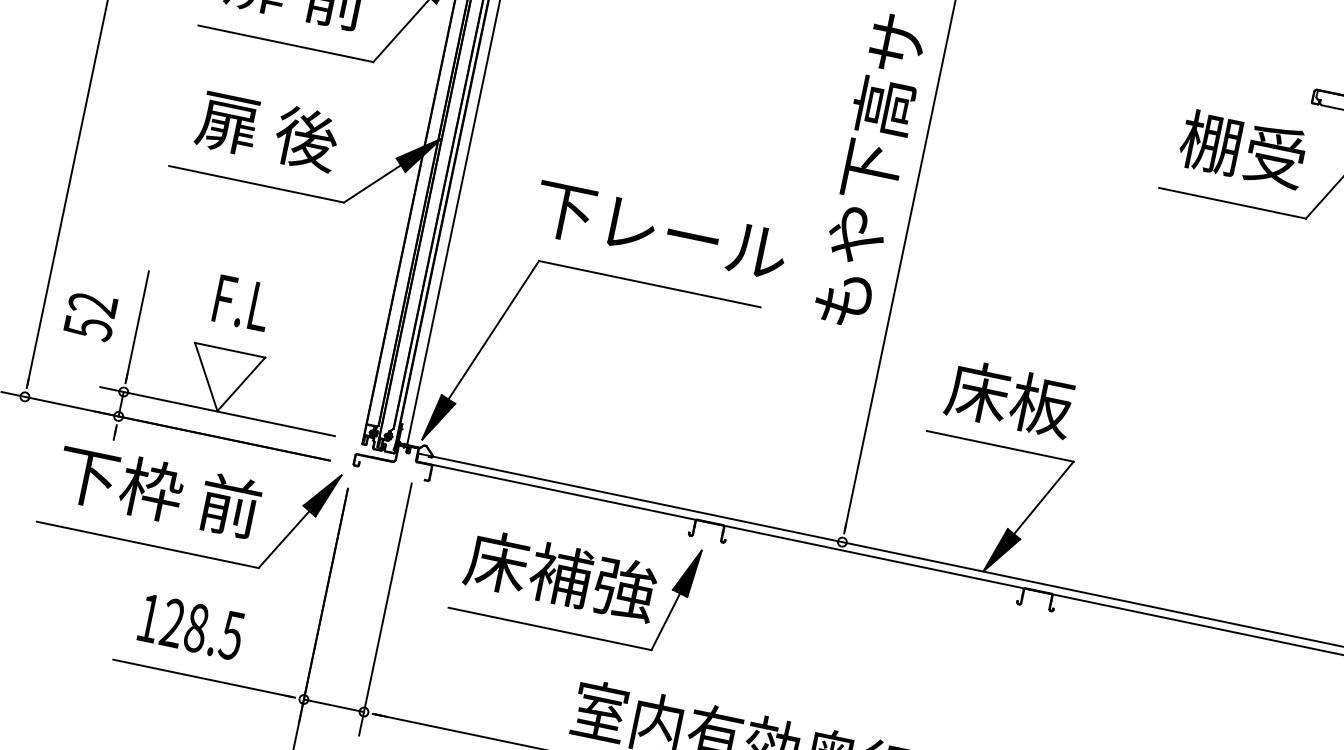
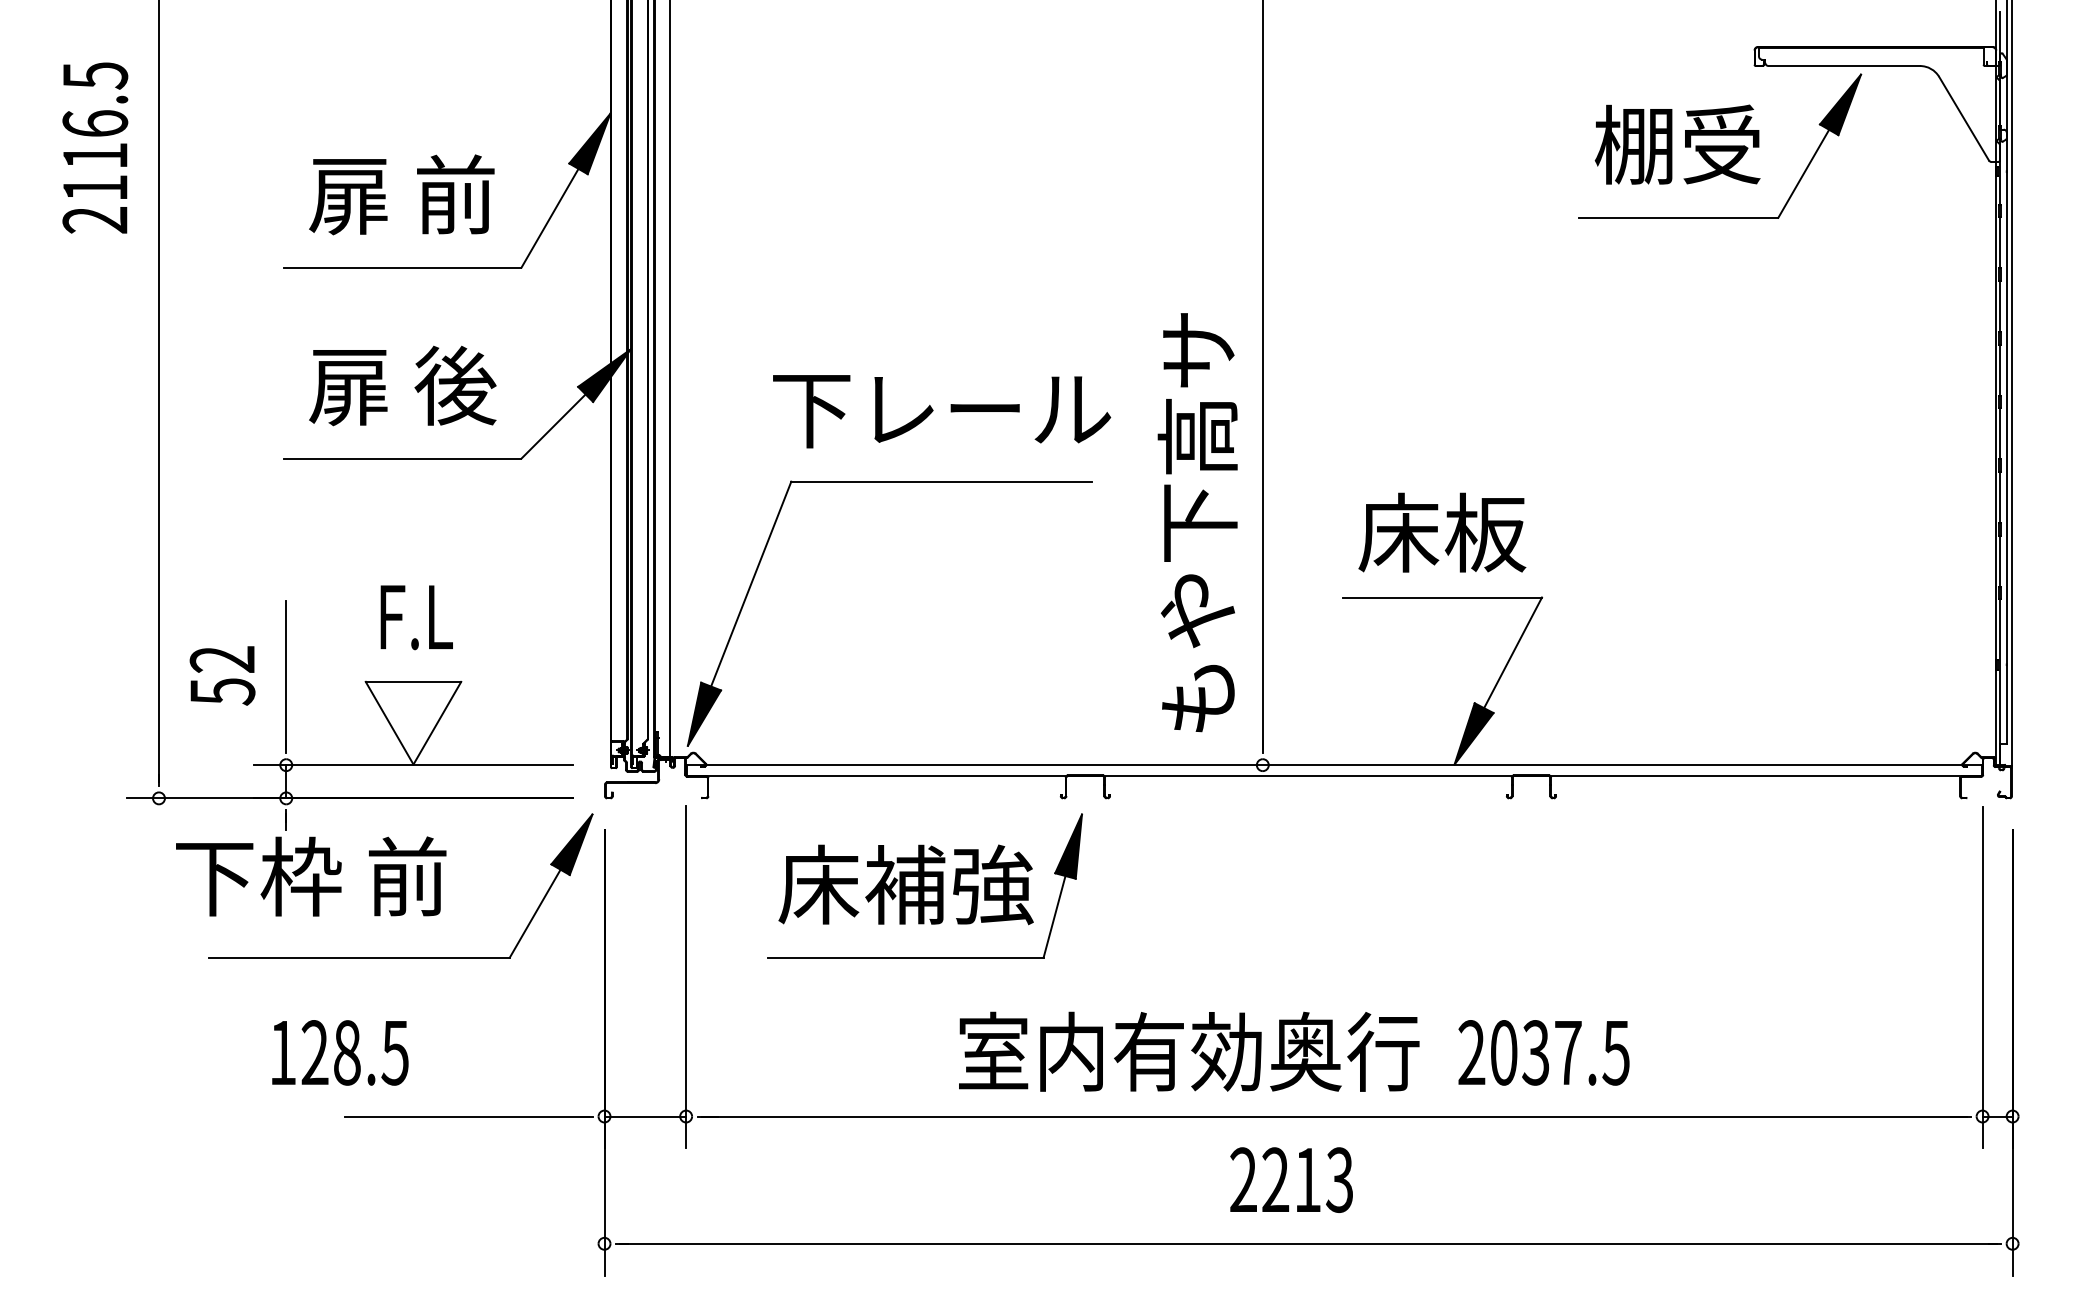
text: (869, 170) -> (1197, 522), moved
text: (159, 491) -> (311, 876), moved
text: (191, 626) -> (340, 1052), moved

